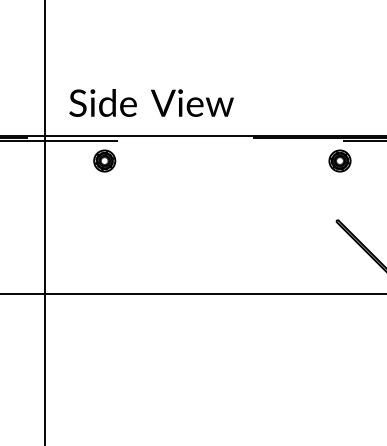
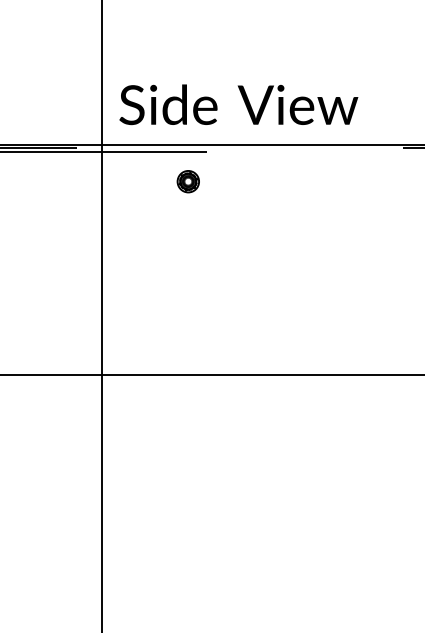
text: (151, 102) -> (238, 104), moved
part: (104, 160) -> (187, 180), size x0.7

